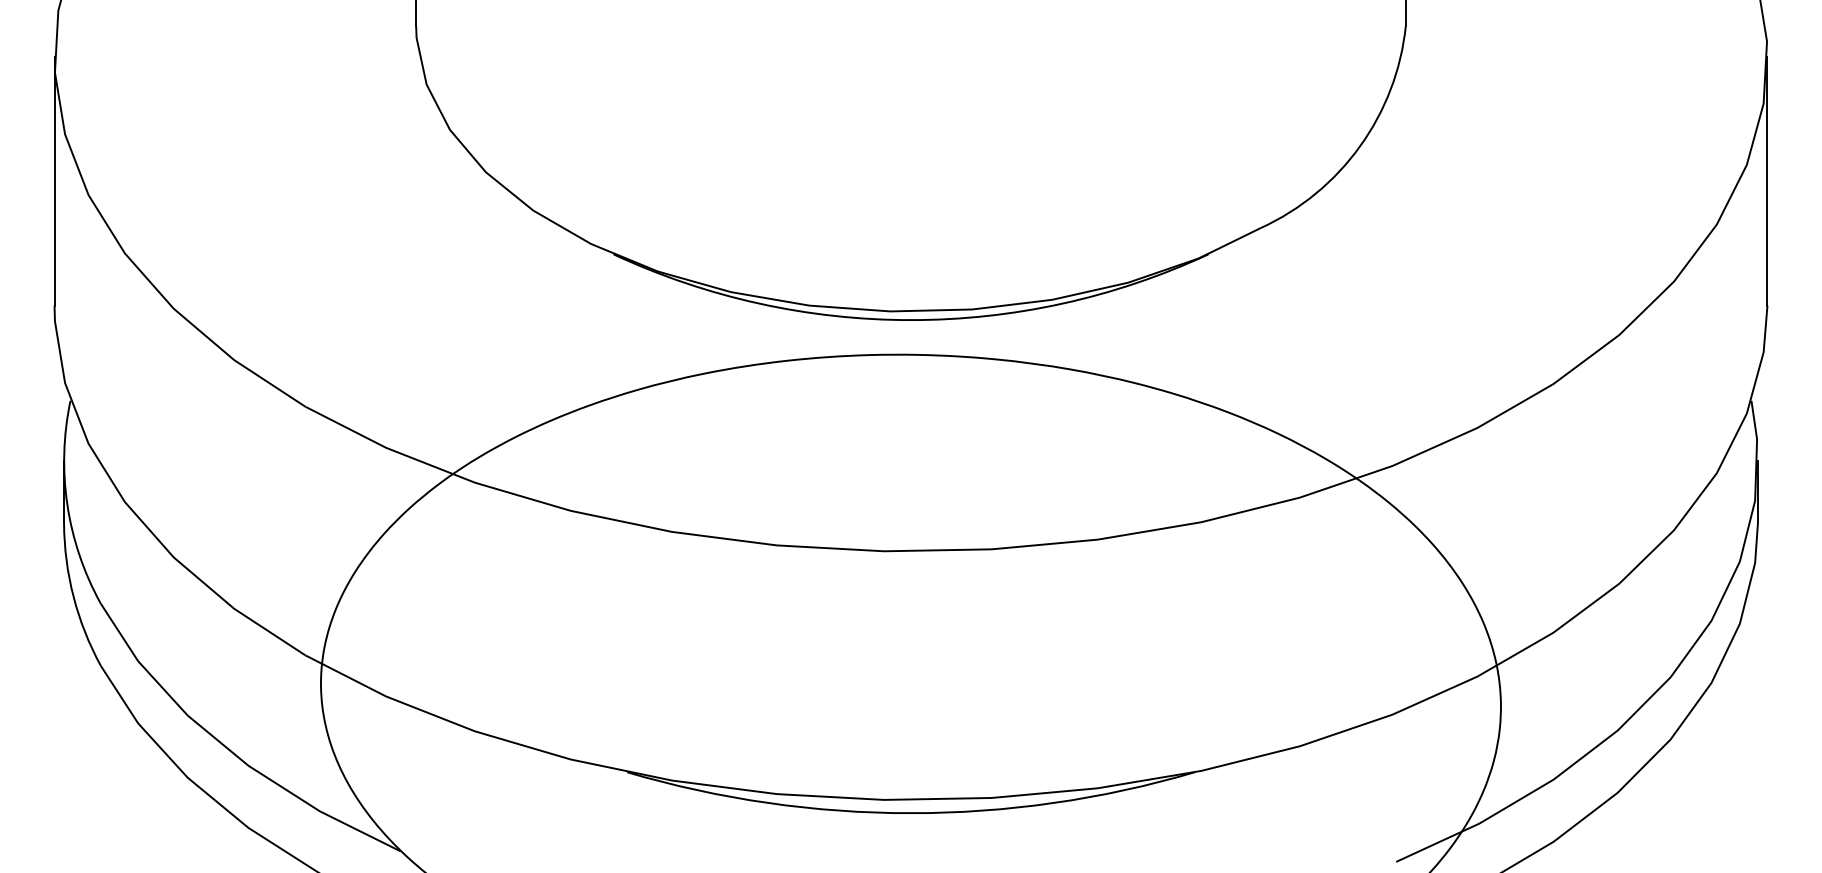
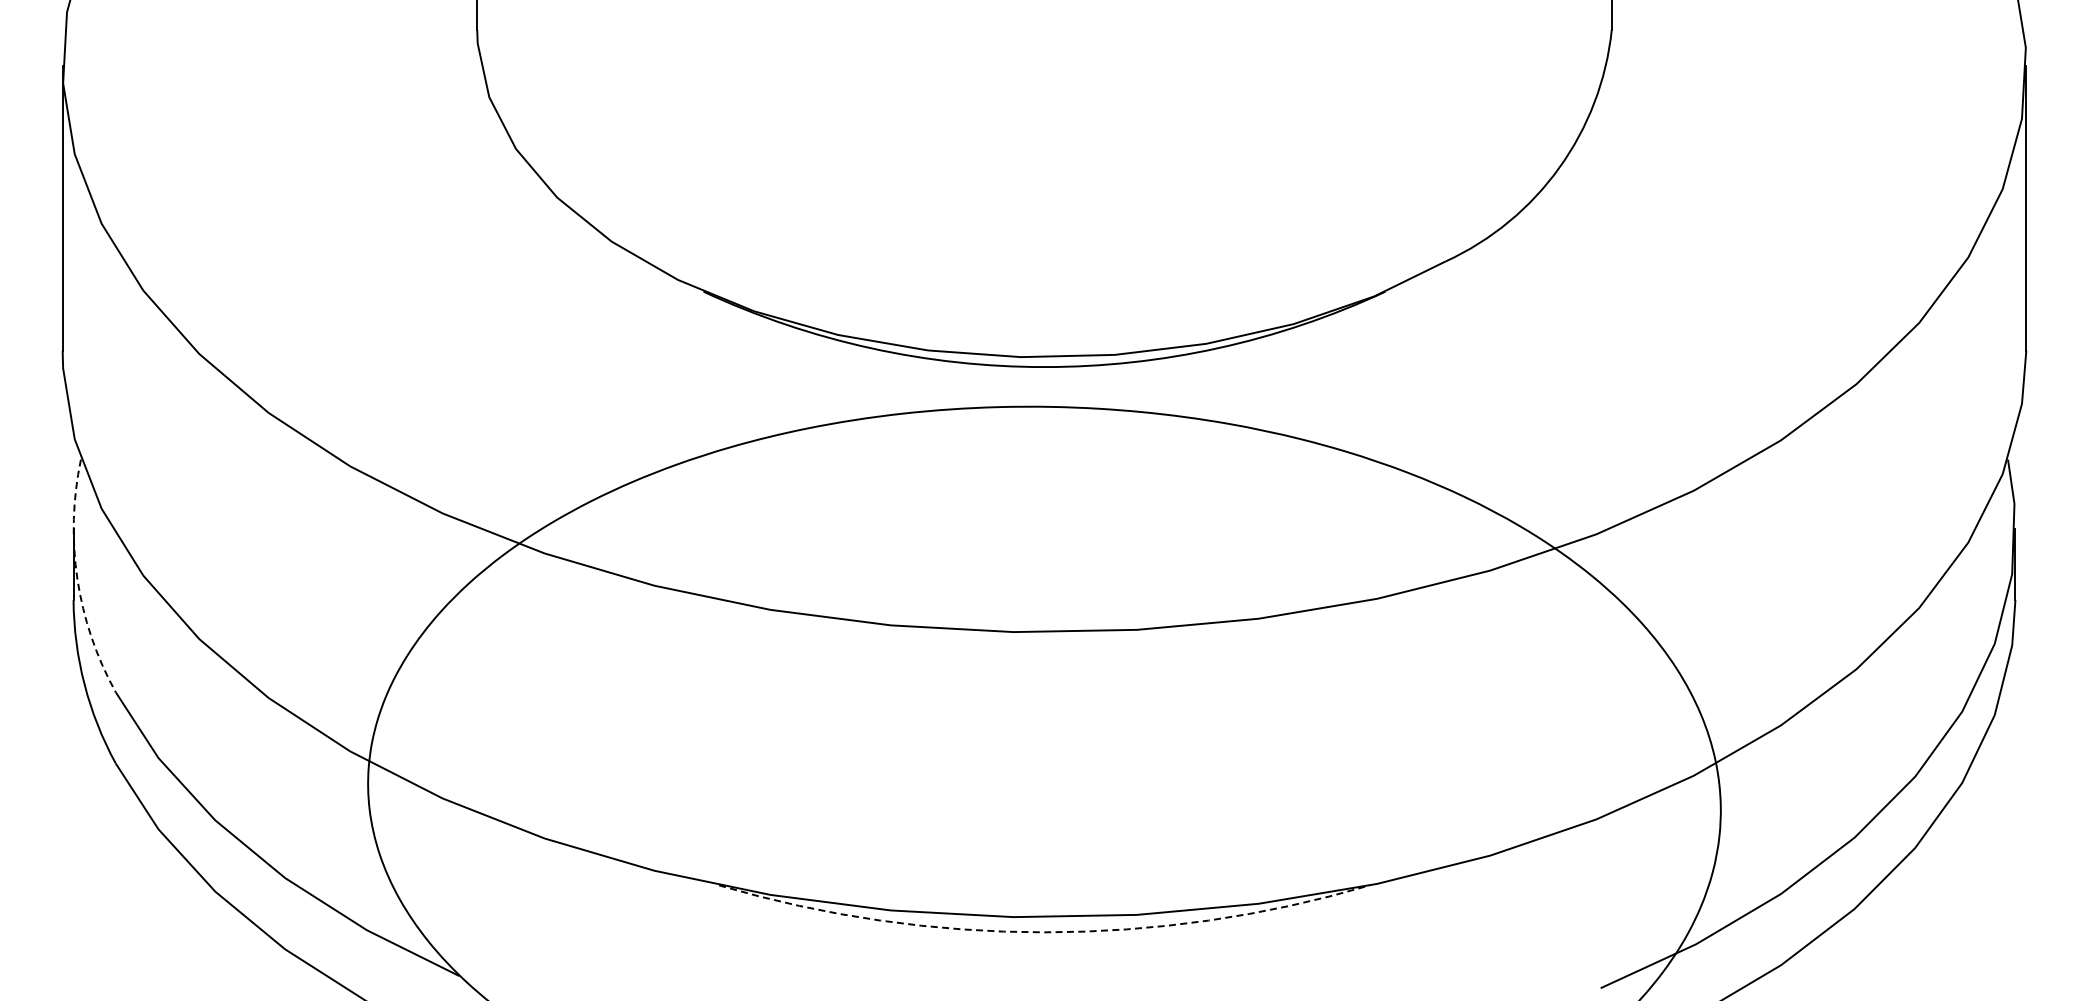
arc: (67, 505) -> (77, 579), solid -> dashed
arc: (911, 813) -> (1044, 932), solid -> dashed

